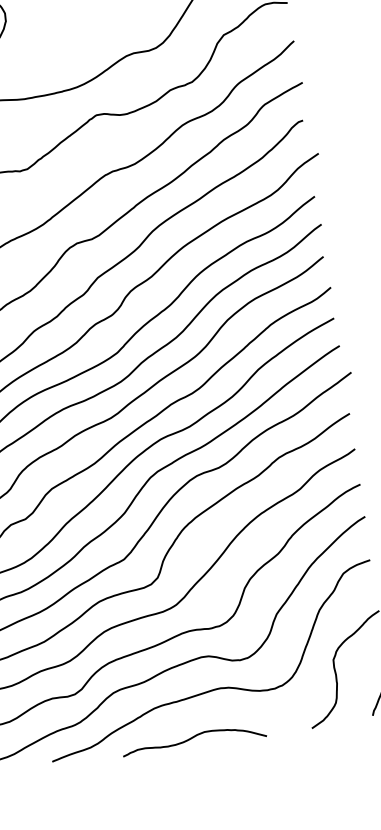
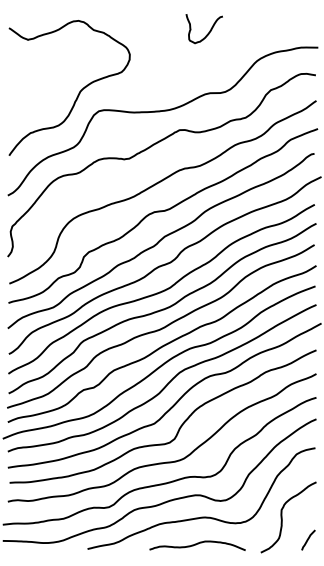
curve: (193, 738) -> (197, 544), moved

